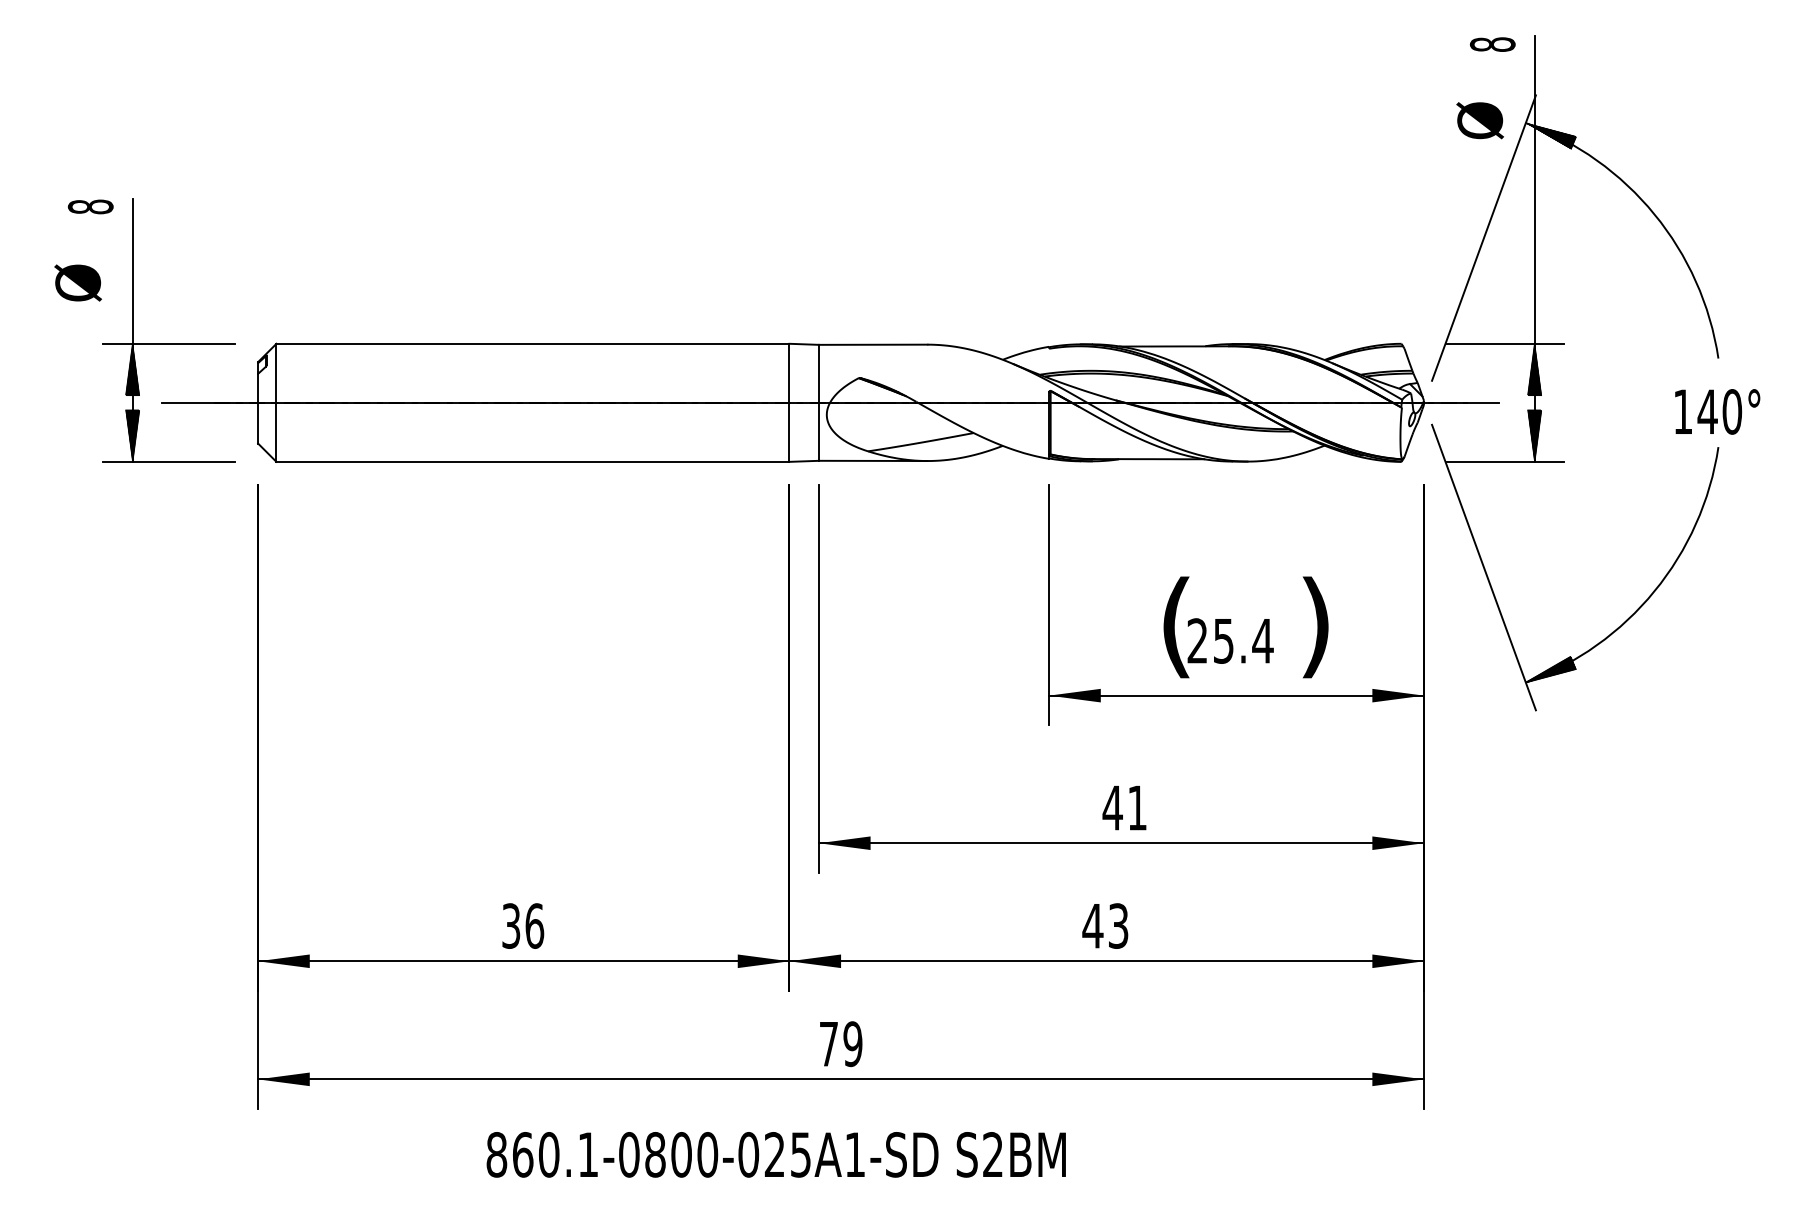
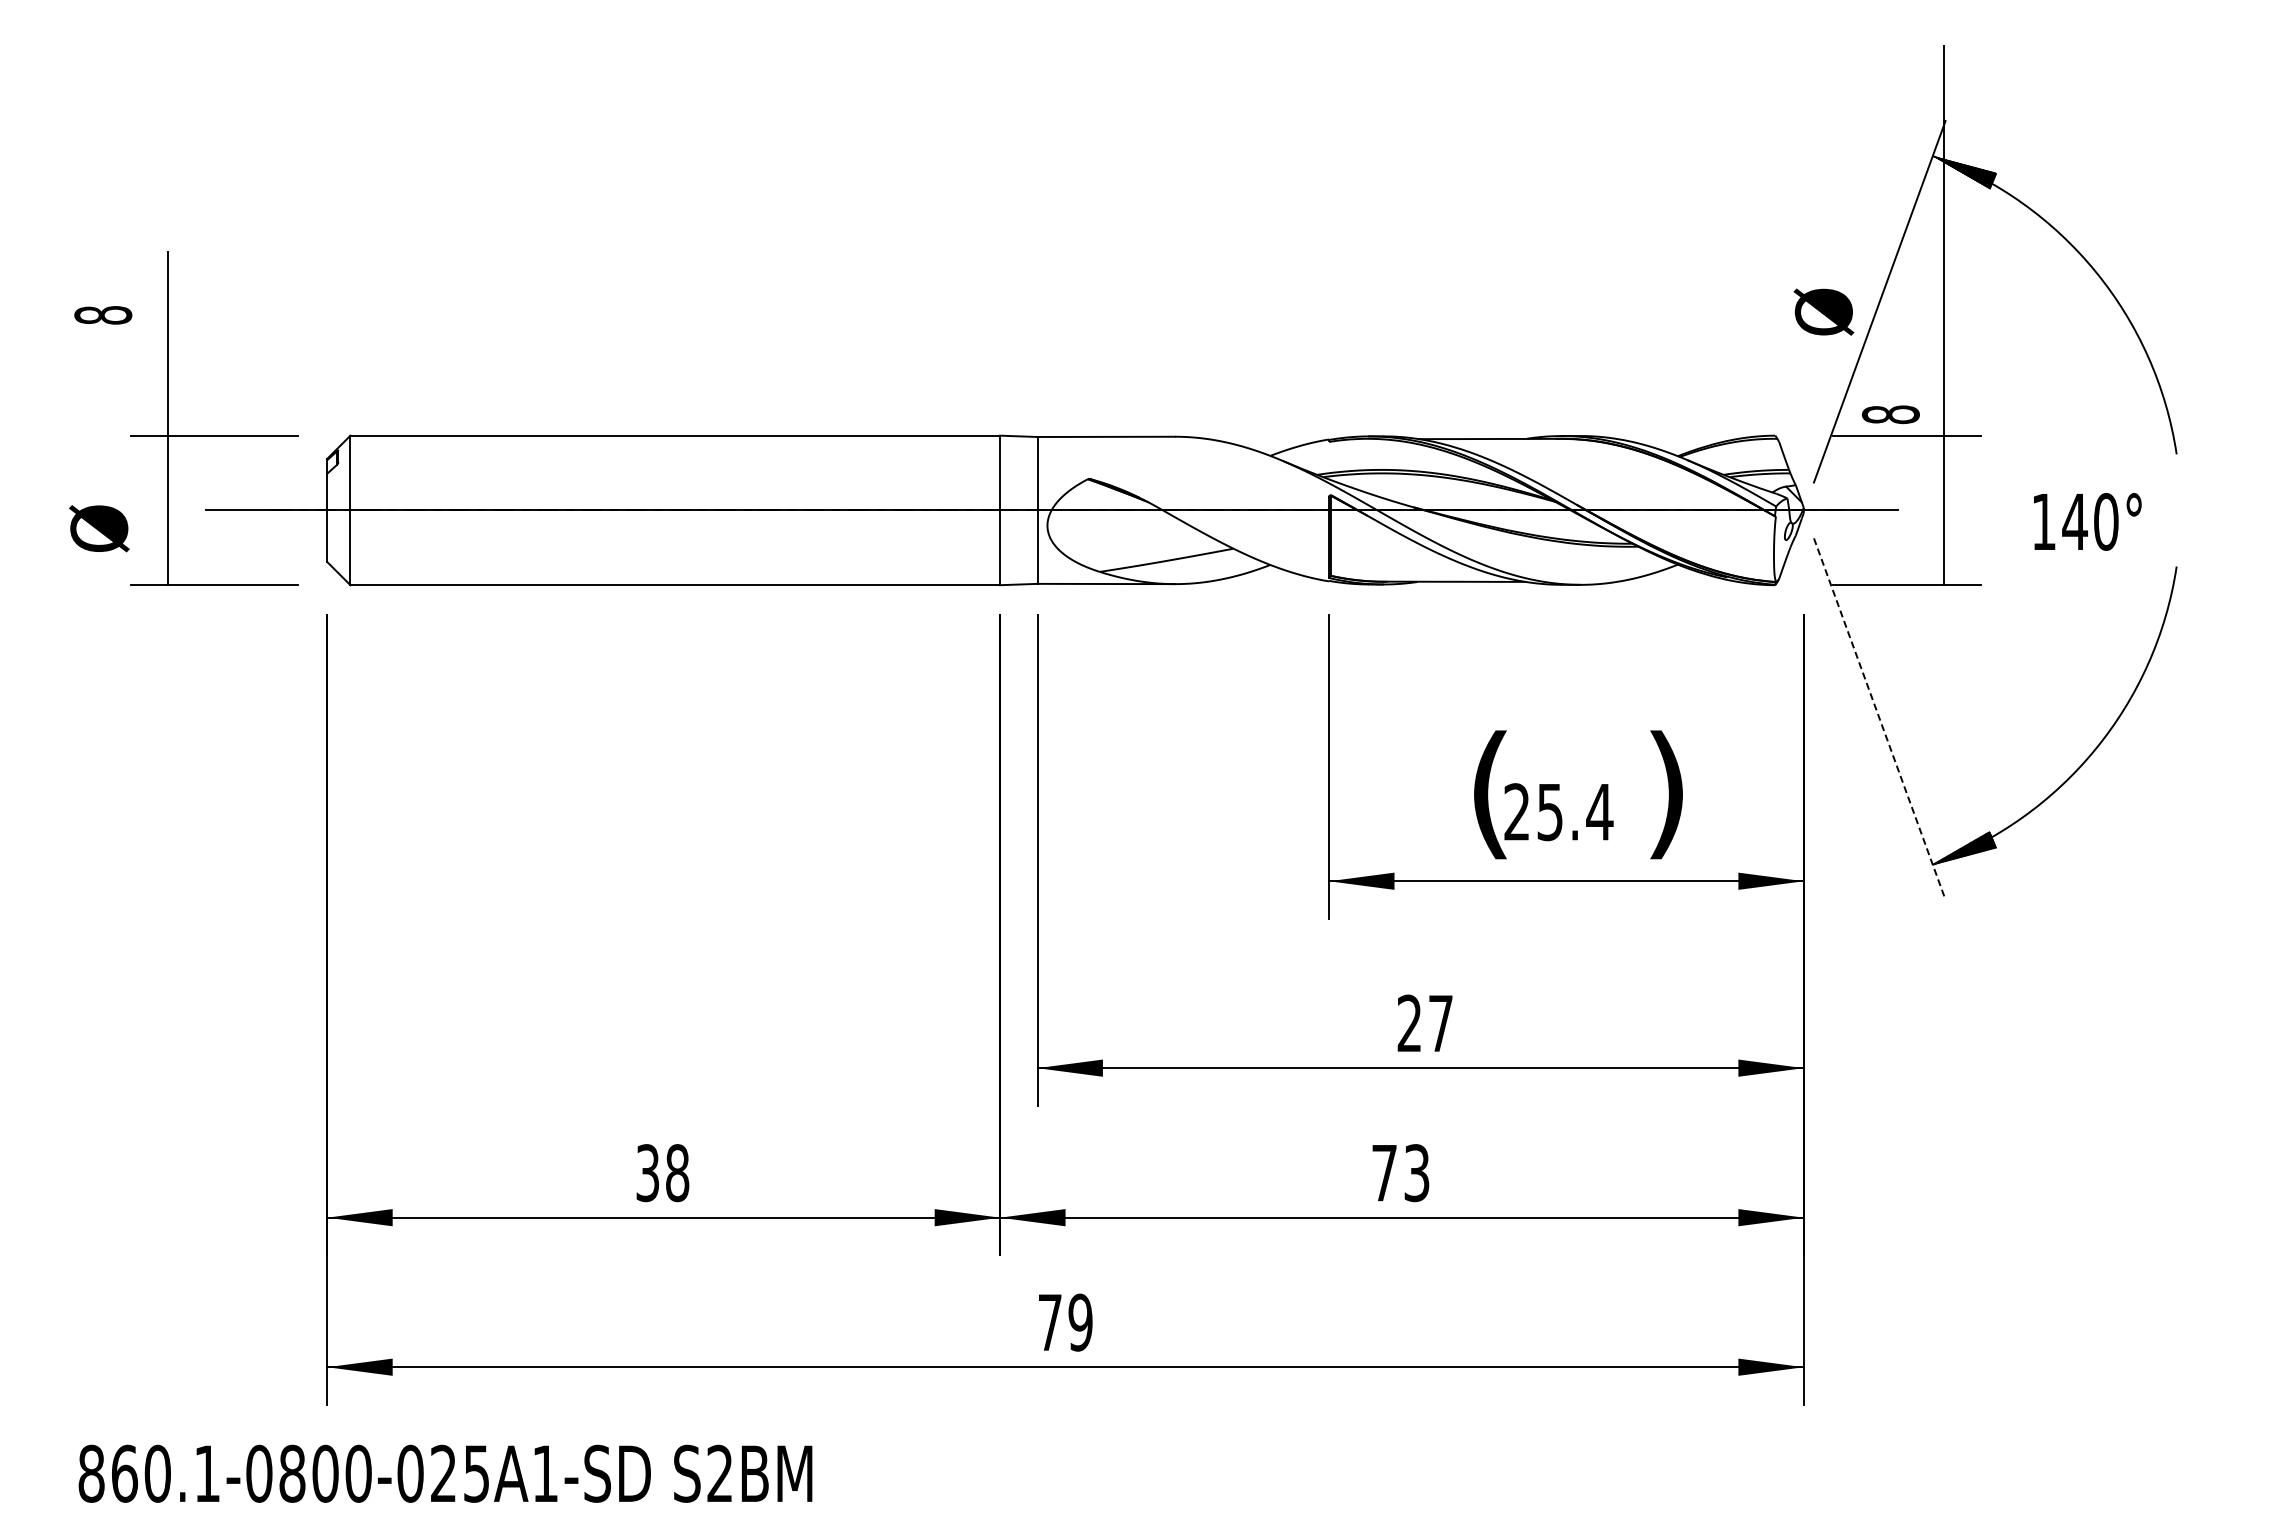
text: (1492, 44) -> (1890, 414), moved
text: (1479, 120) -> (1823, 311), moved
text: (90, 207) -> (103, 315), moved
text: (78, 282) -> (99, 528), moved
hatch: (132, 369) -> (168, 468), removed
hatch: (1534, 369) -> (1943, 468), removed
text: (1717, 411) -> (2087, 521), moved
hatch: (1534, 435) -> (1943, 551), removed
hatch: (132, 436) -> (168, 552), removed
line: (1483, 567) -> (1879, 719), solid -> dashed
text: (1124, 807) -> (1424, 1022), 41 -> 27
text: (534, 926) -> (677, 1173), 36 -> 38
text: (1092, 926) -> (1384, 1173), 43 -> 73
text: (776, 1154) -> (445, 1473), moved

